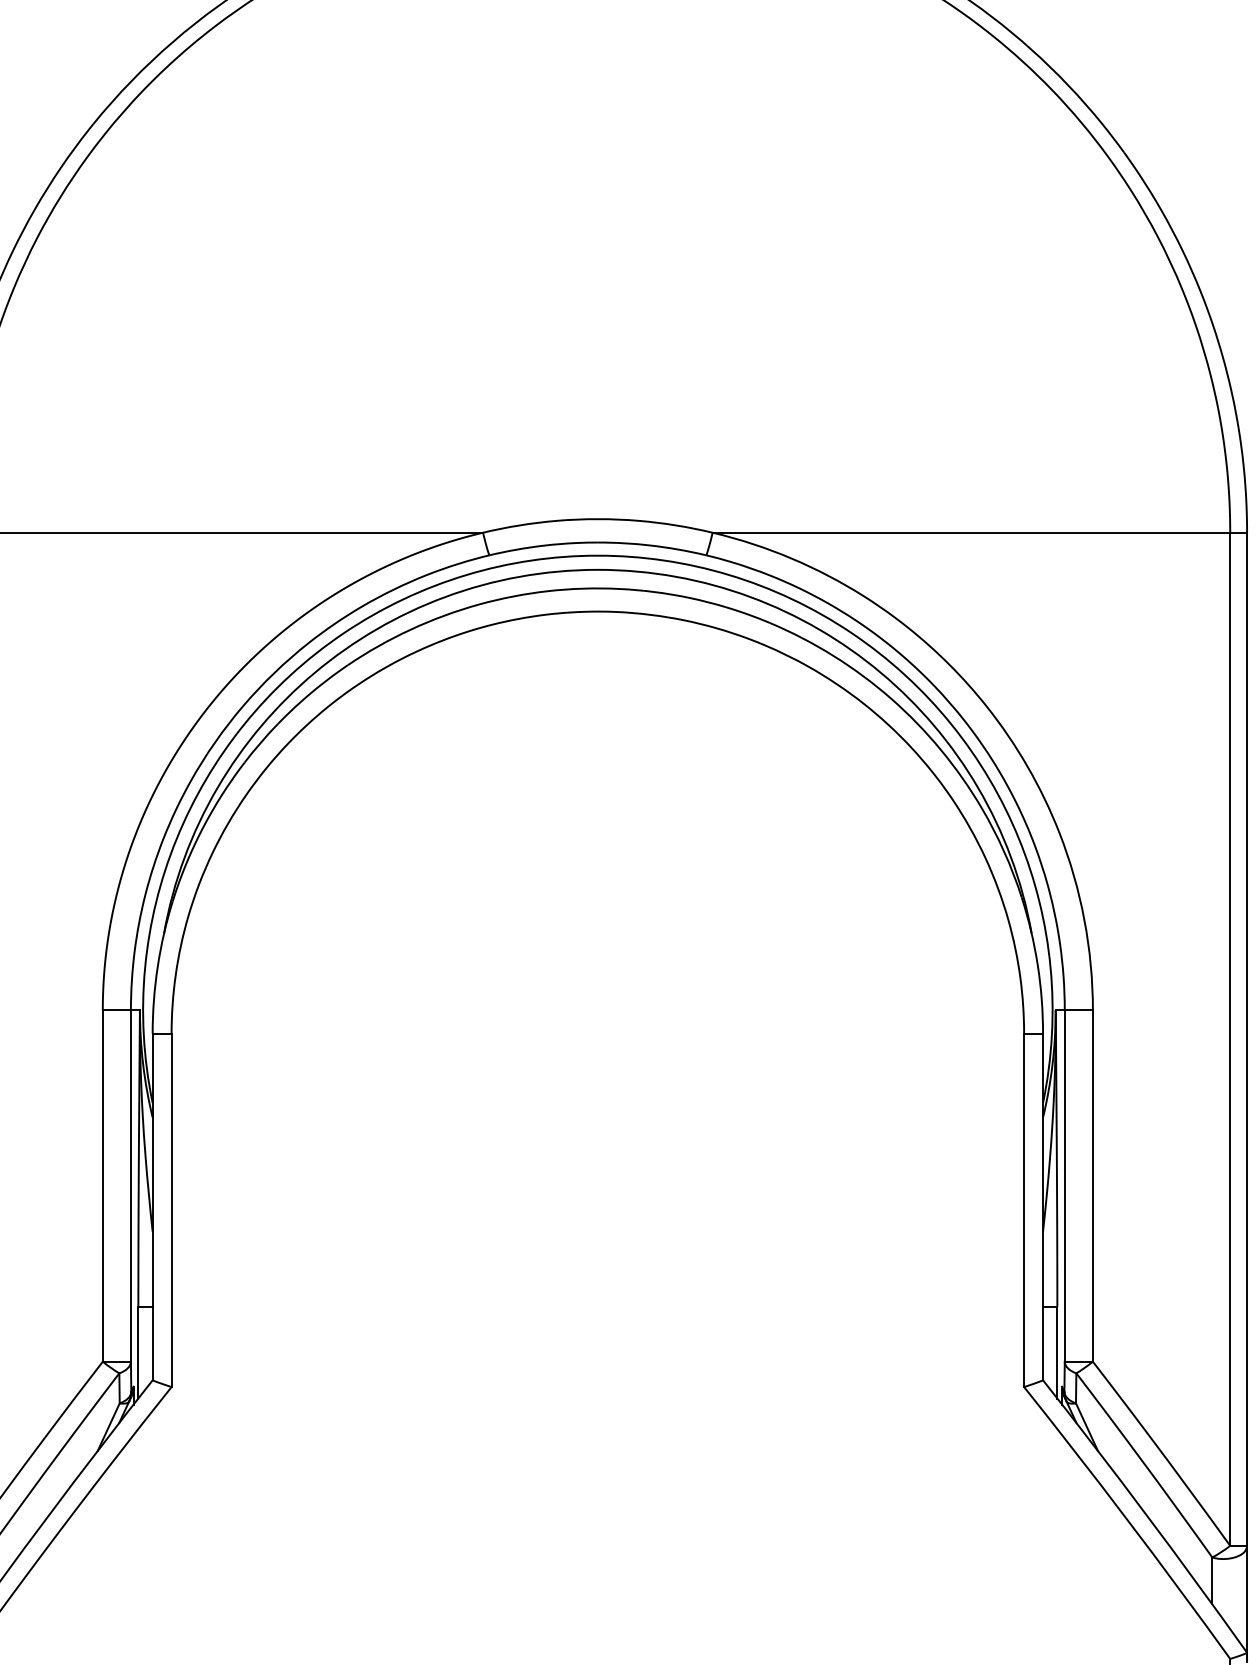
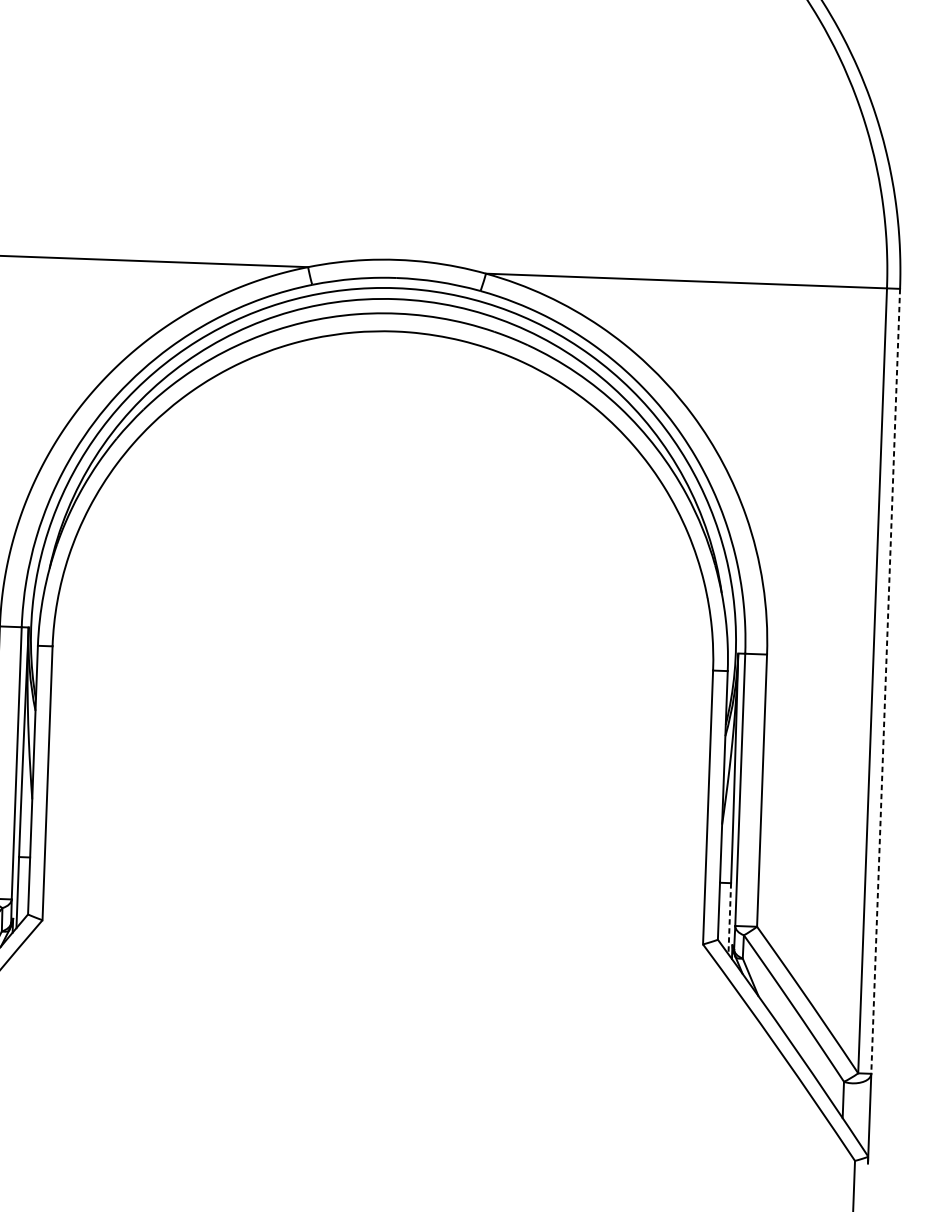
line: (1247, 1039) -> (885, 681), solid -> dashed
line: (1057, 1352) -> (729, 918), solid -> dashed

